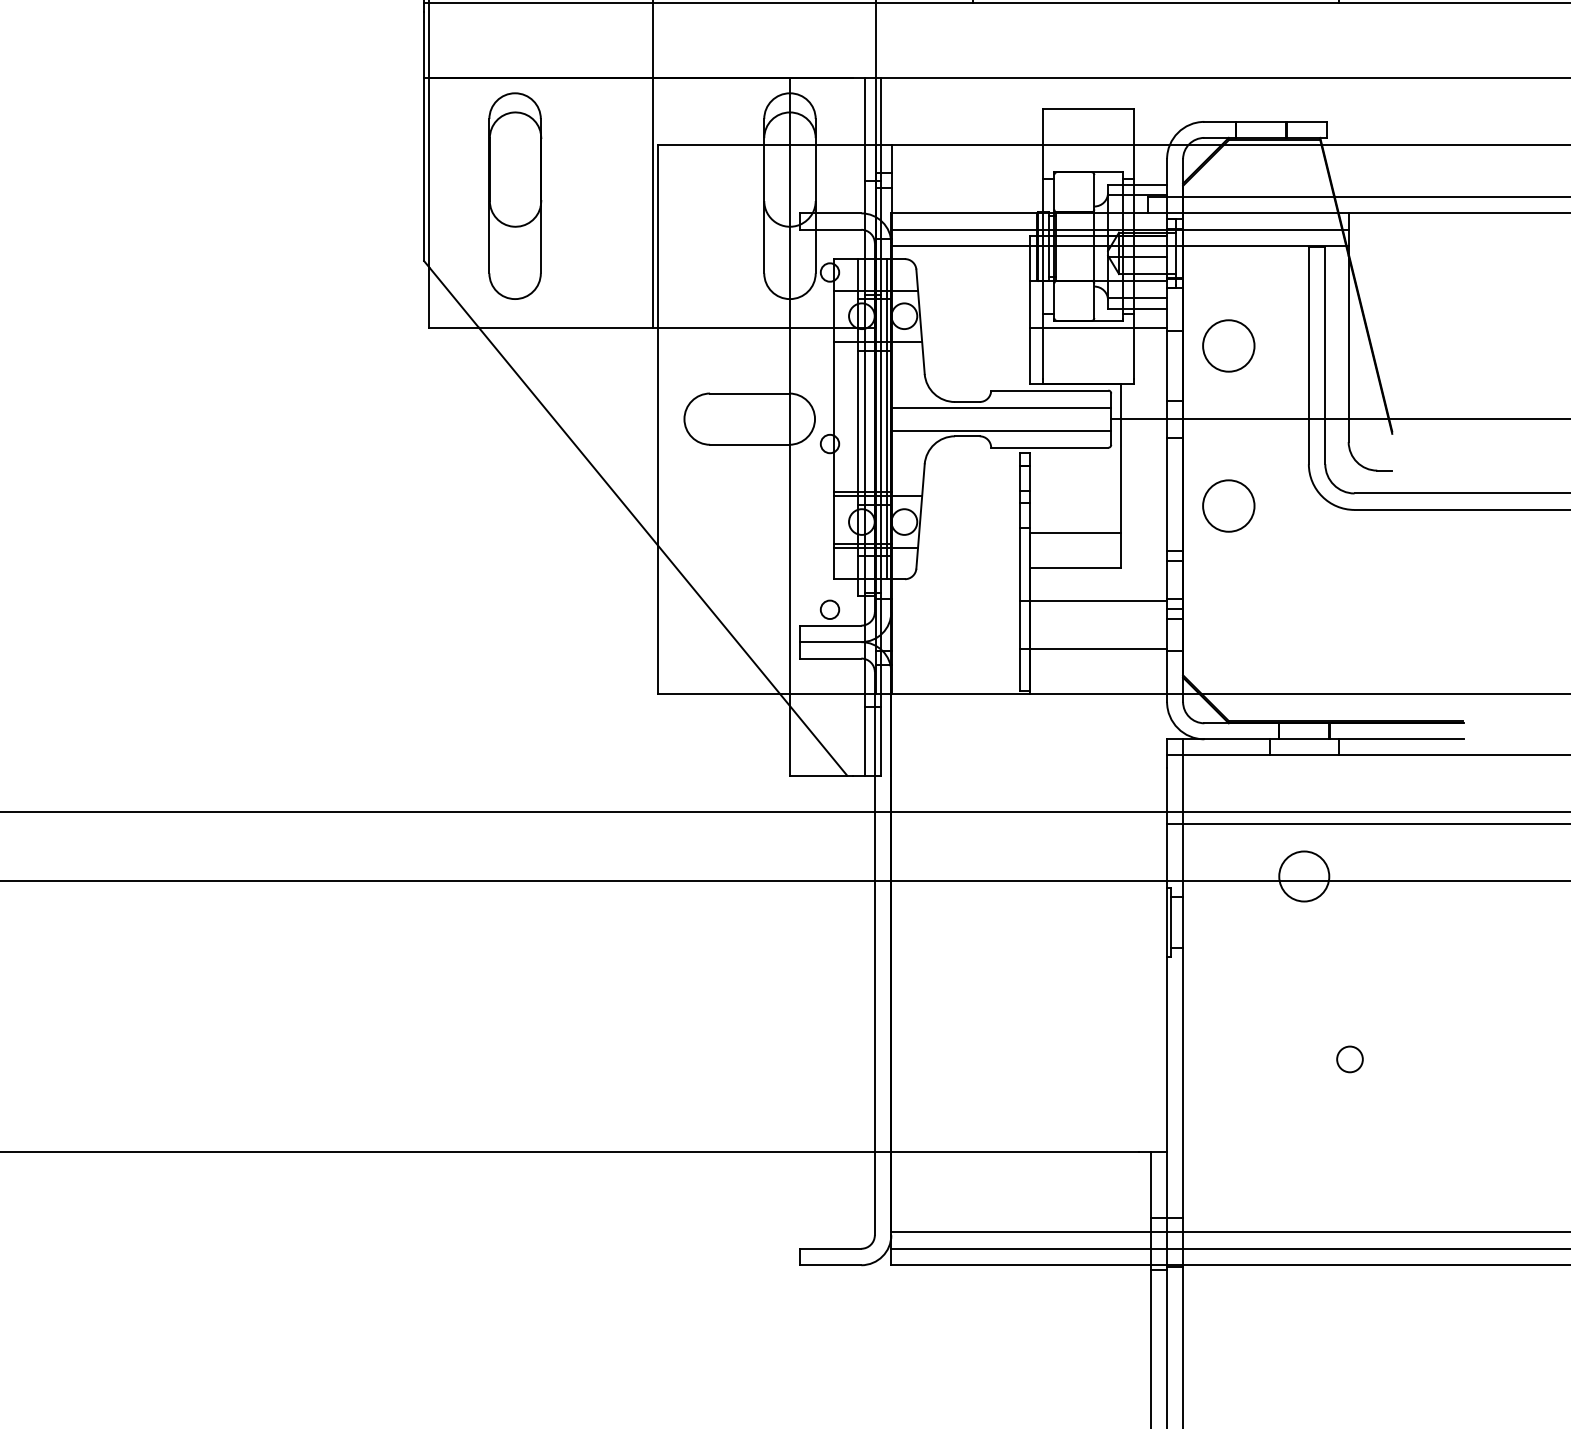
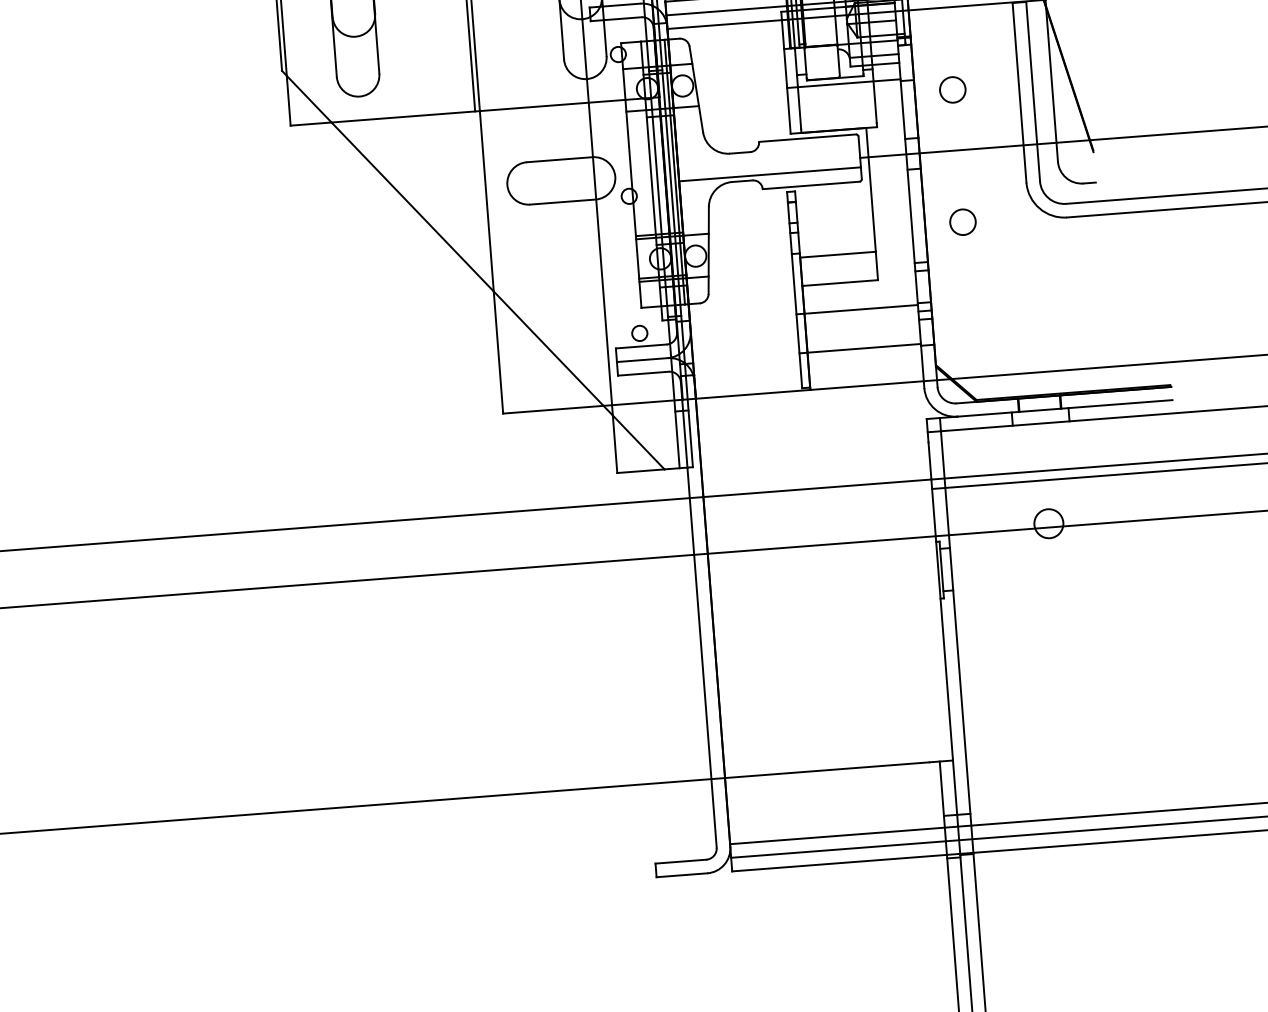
circle: (1228, 345) -> (952, 89), size x0.6
line: (1001, 407) -> (768, 155), removed
circle: (1228, 505) -> (962, 221), size x0.6
circle: (1304, 876) -> (1049, 523), size x0.7
circle: (1349, 1059) -> (1097, 672), removed

